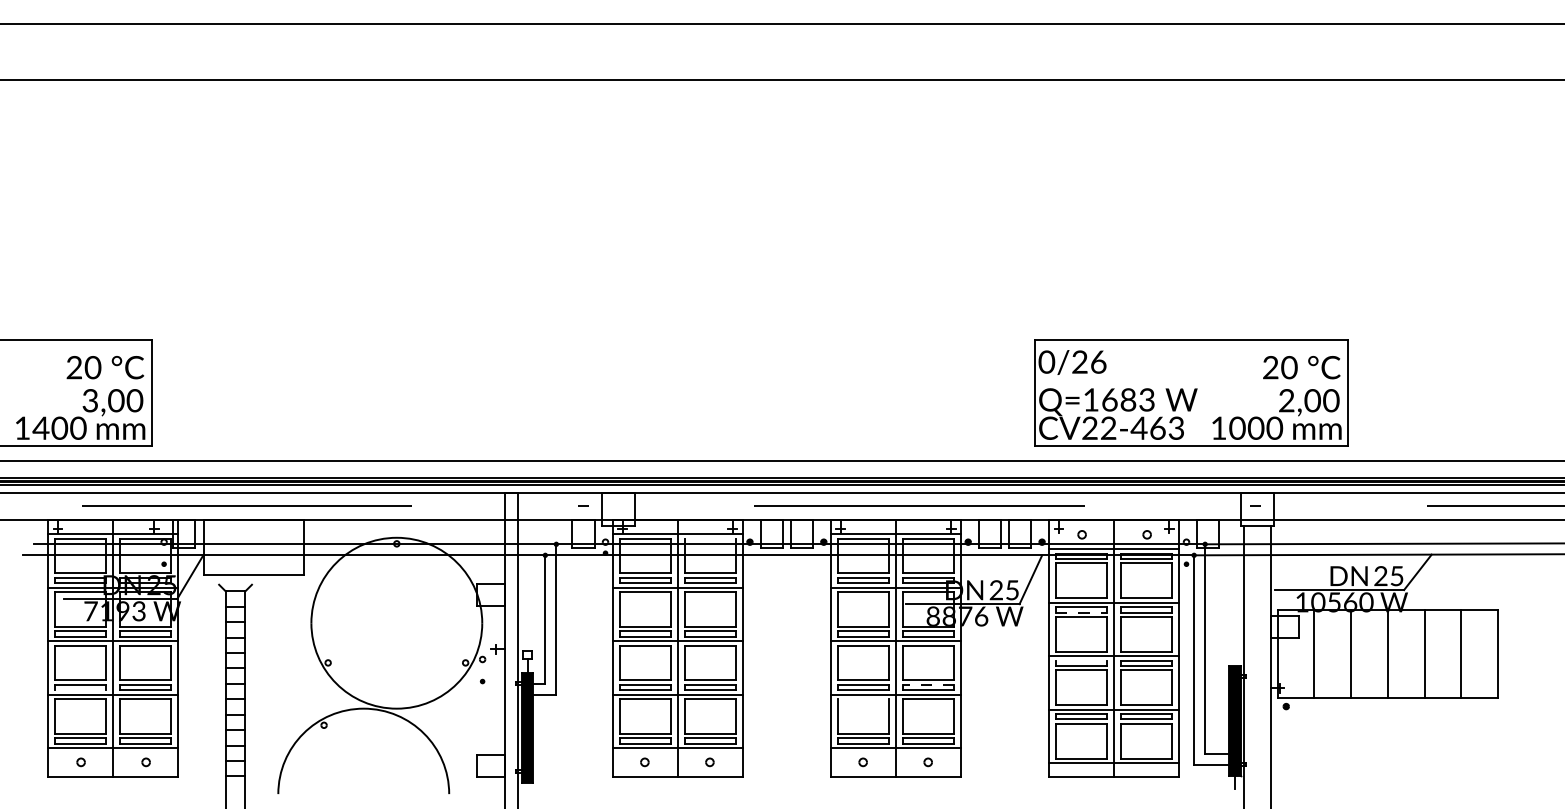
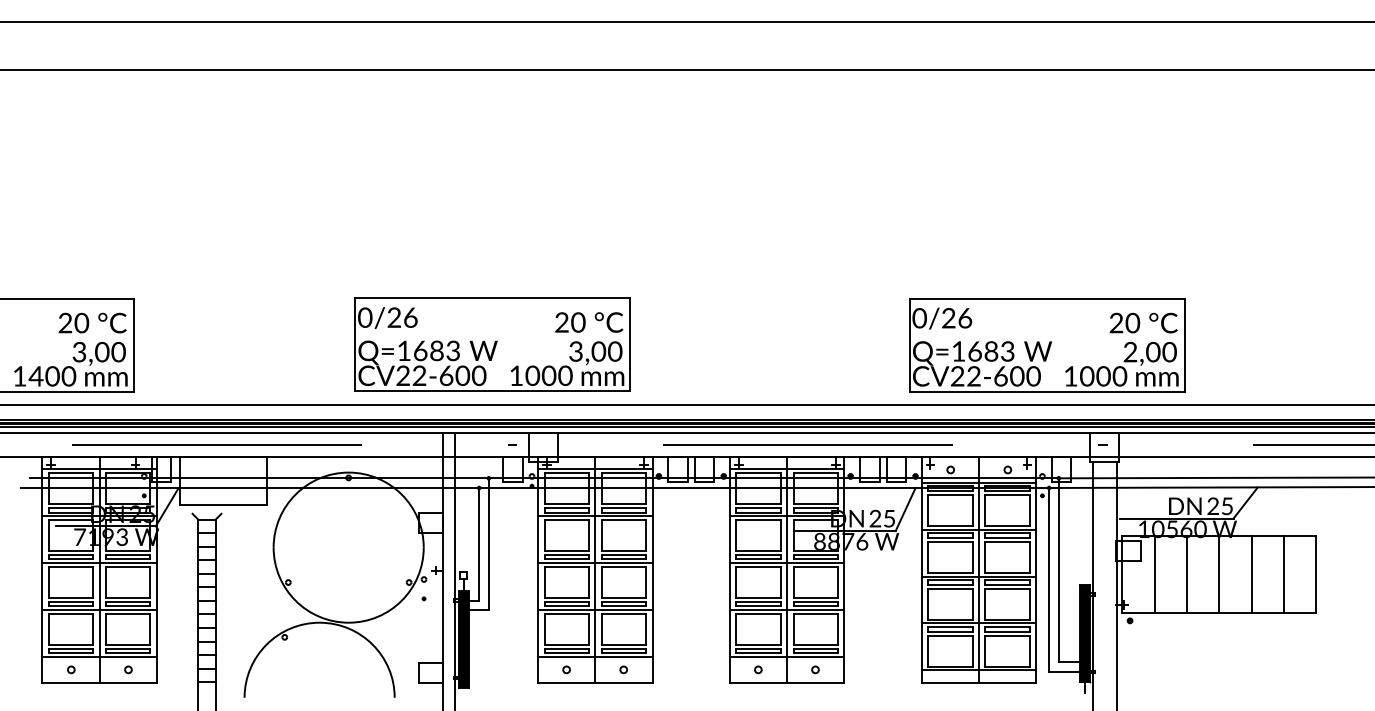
part: (560, 391) -> (492, 344), added
text: (1157, 427) -> (1016, 375), CV22-463 -> CV22-600
line: (709, 538) -> (623, 473), added
line: (1082, 612) -> (951, 538), dashed -> solid
line: (1081, 660) -> (950, 580), added
line: (928, 684) -> (815, 601), dashed -> solid
line: (80, 690) -> (70, 606), added
line: (863, 698) -> (758, 613), added

